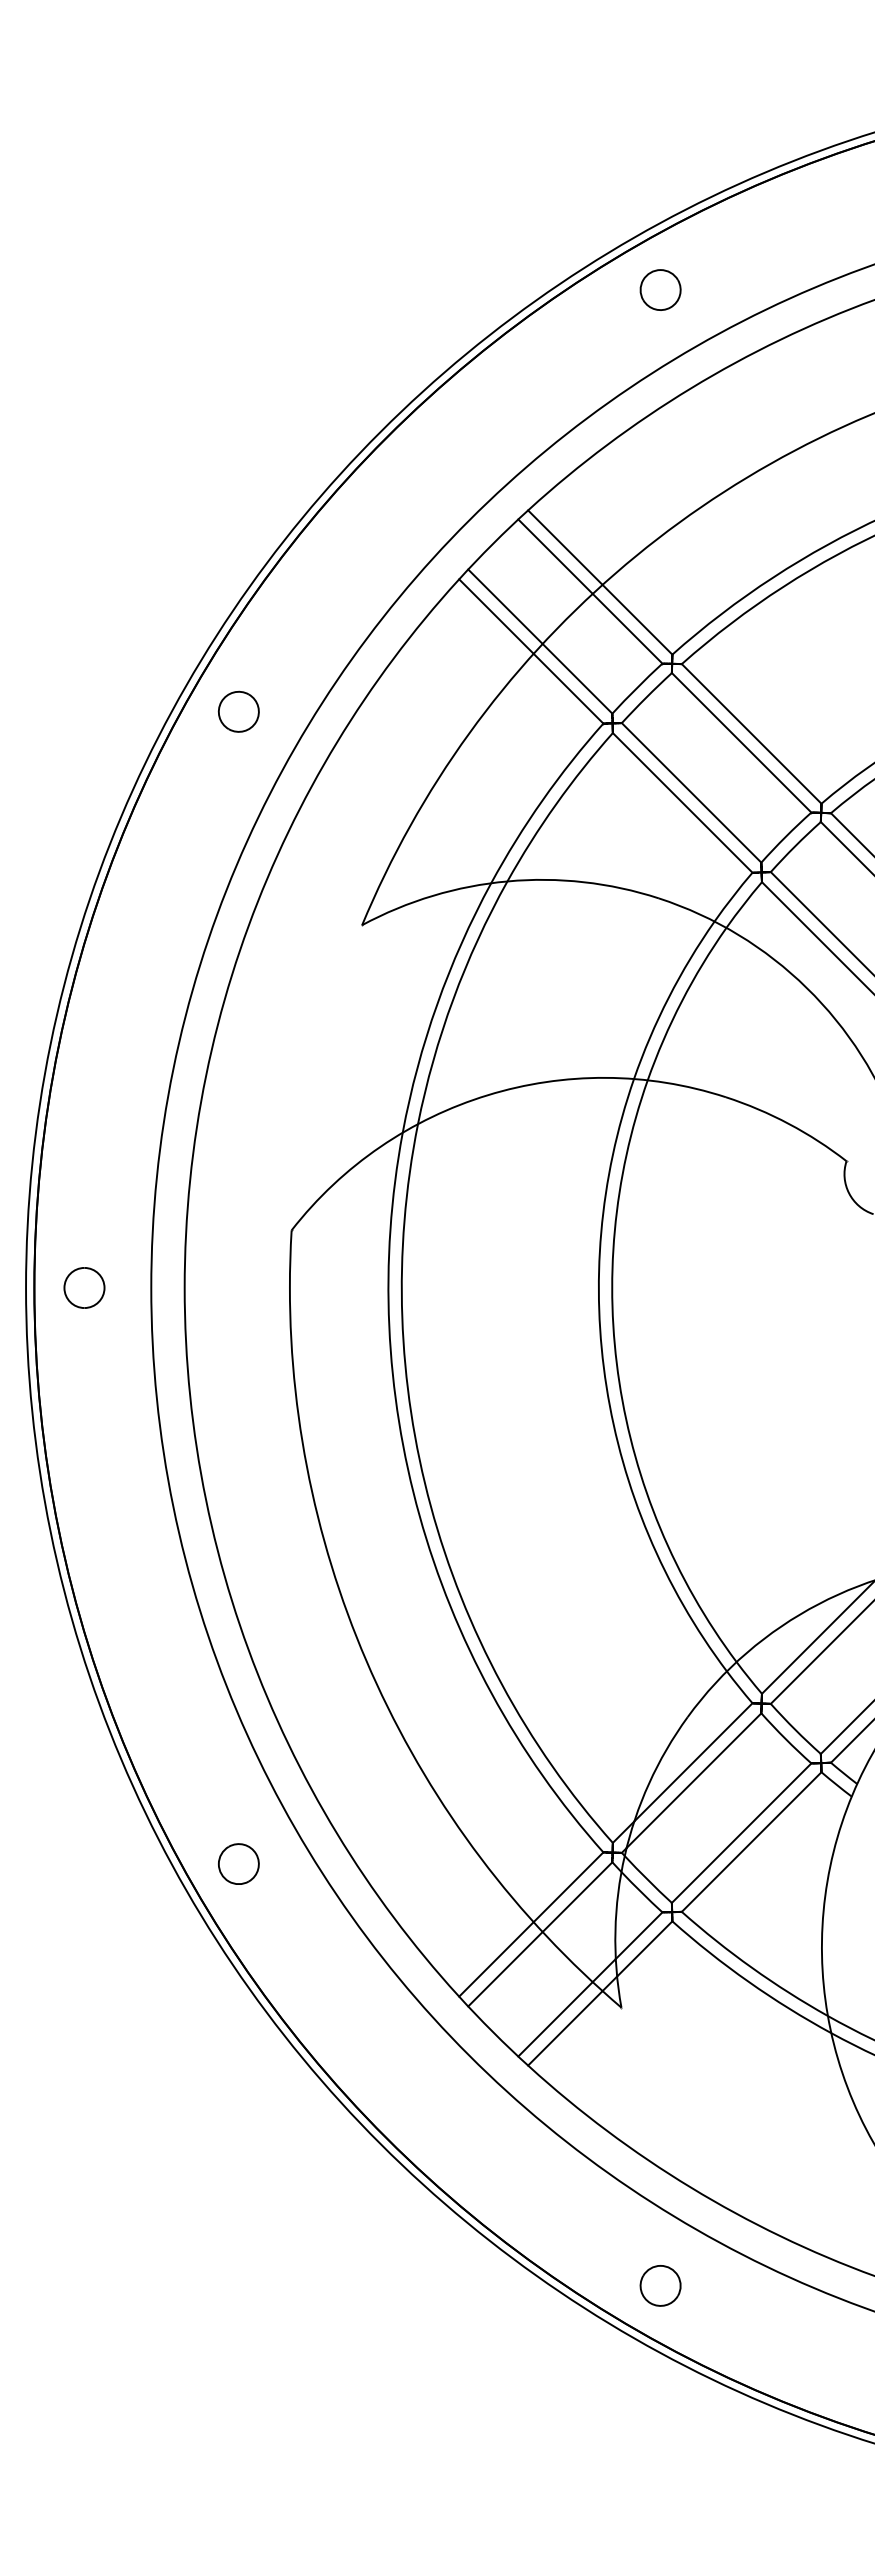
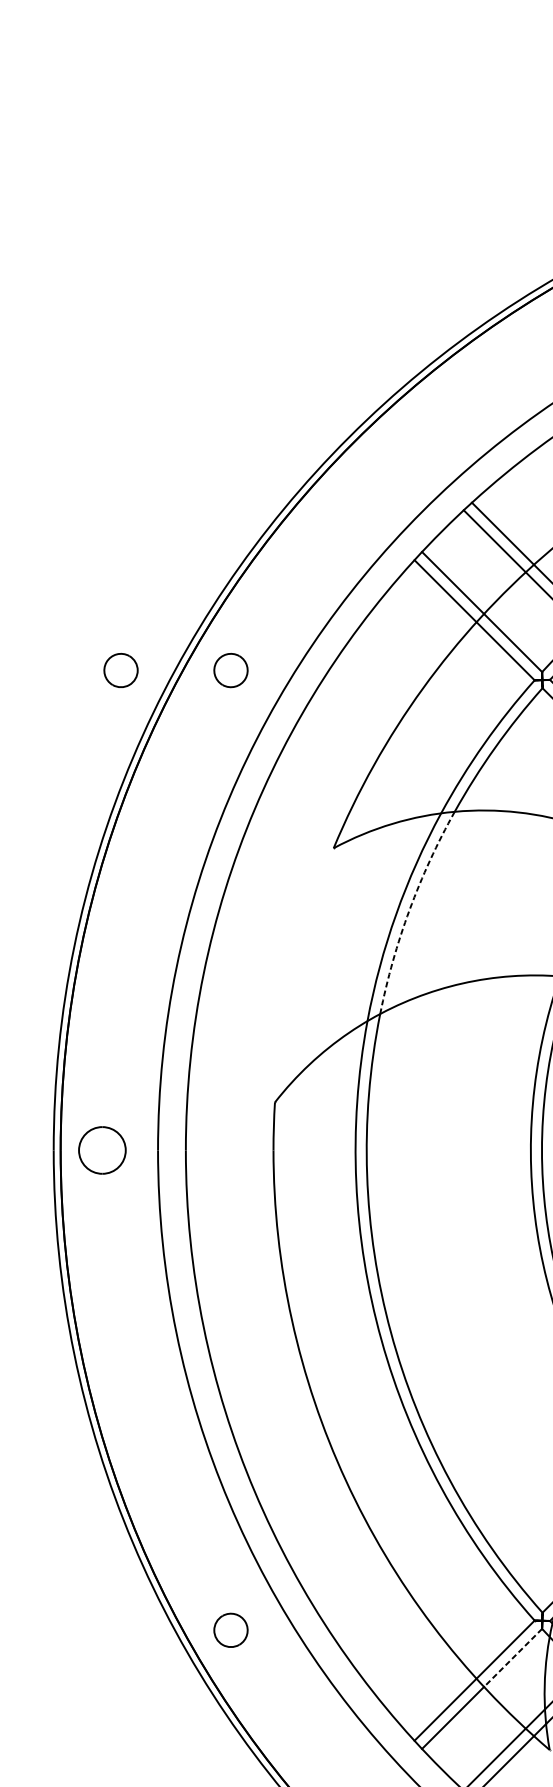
part: (106, 711) -> (120, 670), added
arc: (453, 999) -> (409, 910), solid -> dashed
part: (84, 1287) -> (102, 1150), size x1.4
line: (577, 1897) -> (513, 1658), solid -> dashed

